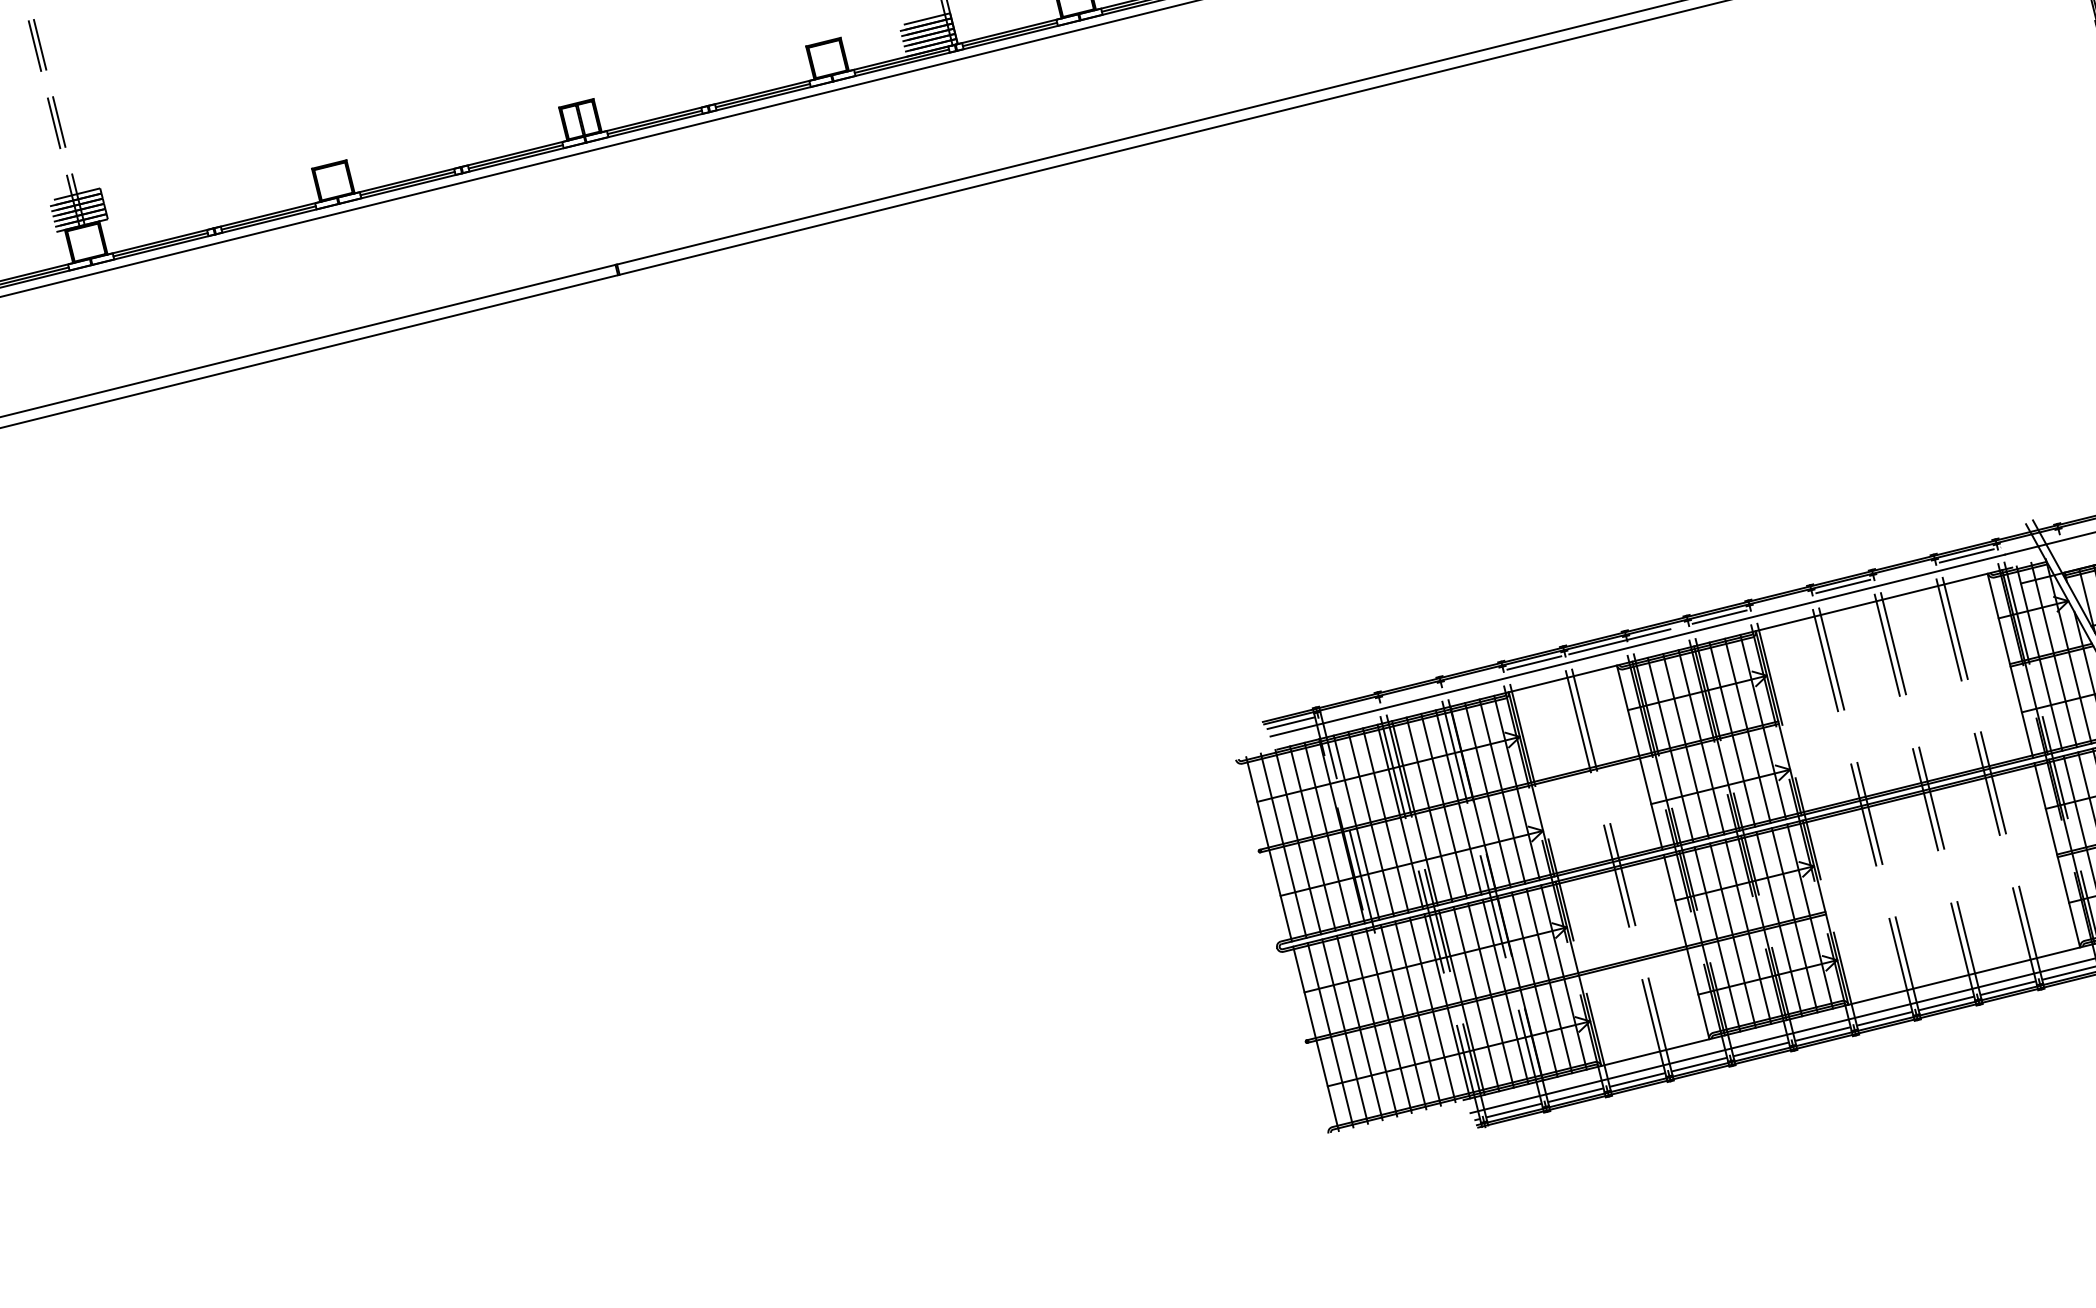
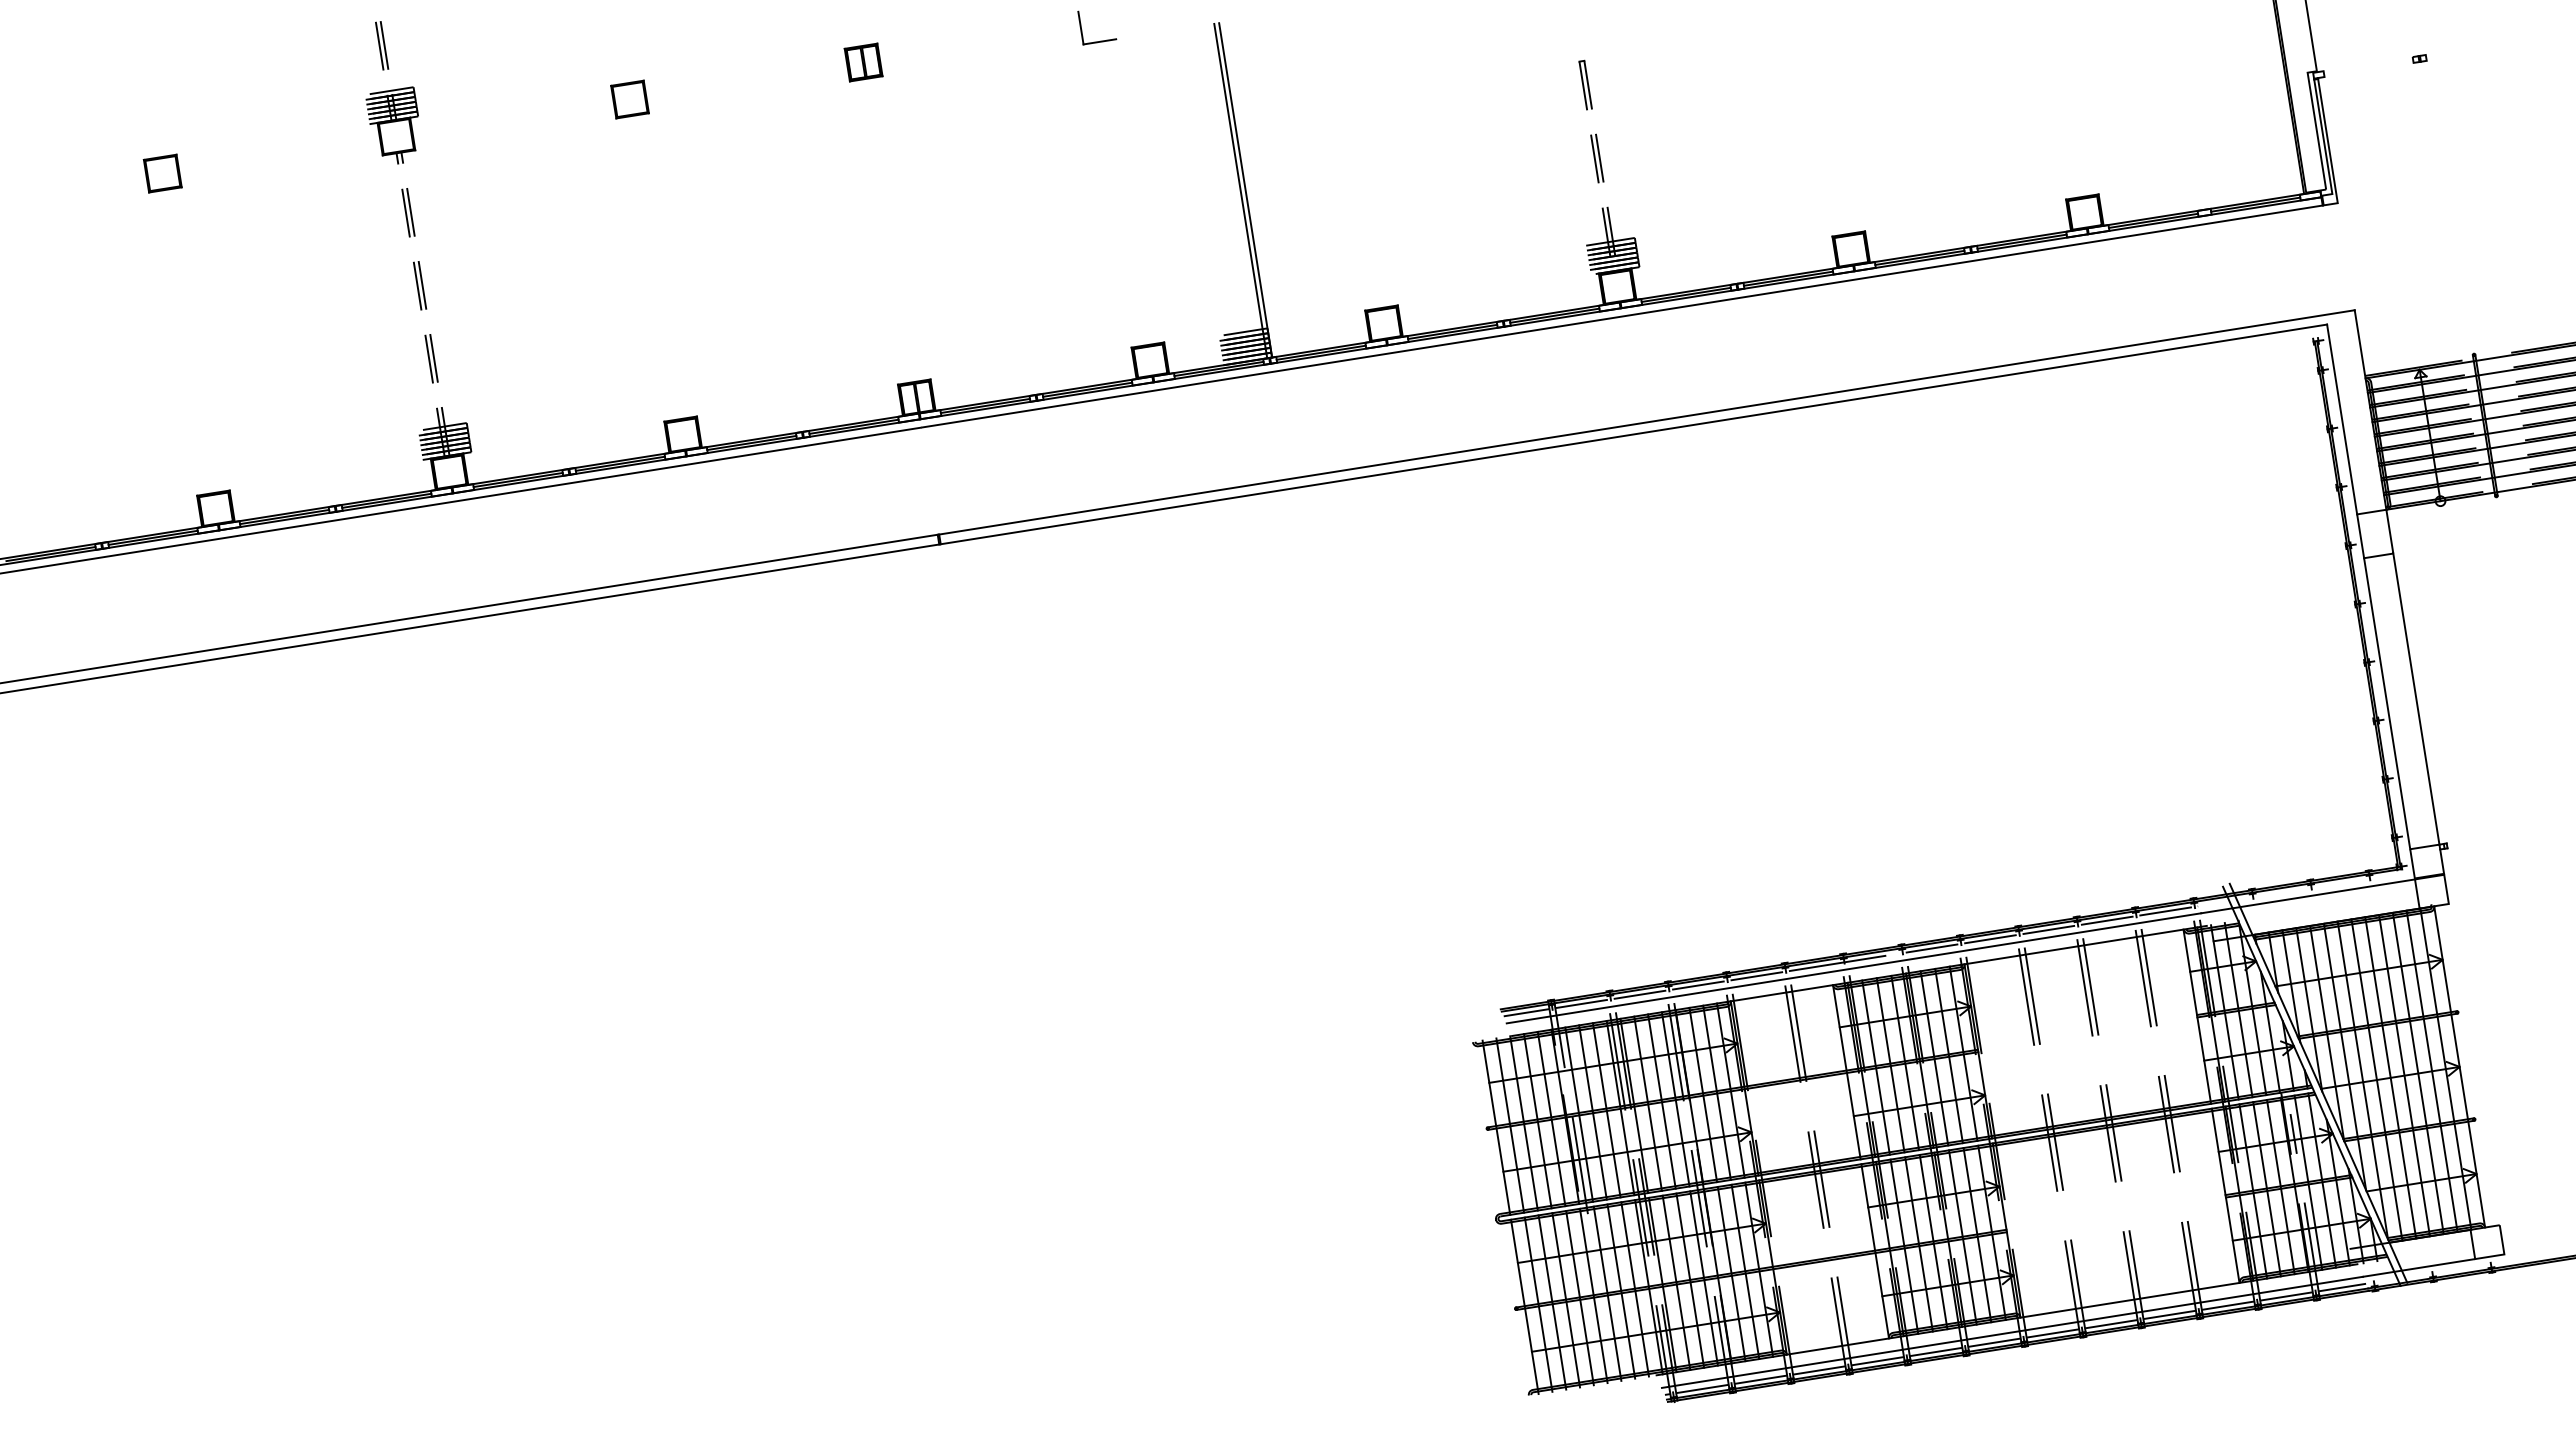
line: (1904, 571) -> (2106, 920), added
line: (1781, 602) -> (1990, 939), added
line: (1472, 678) -> (1698, 985), added
line: (1410, 693) -> (1639, 994), added
line: (1348, 708) -> (1581, 1003), added

